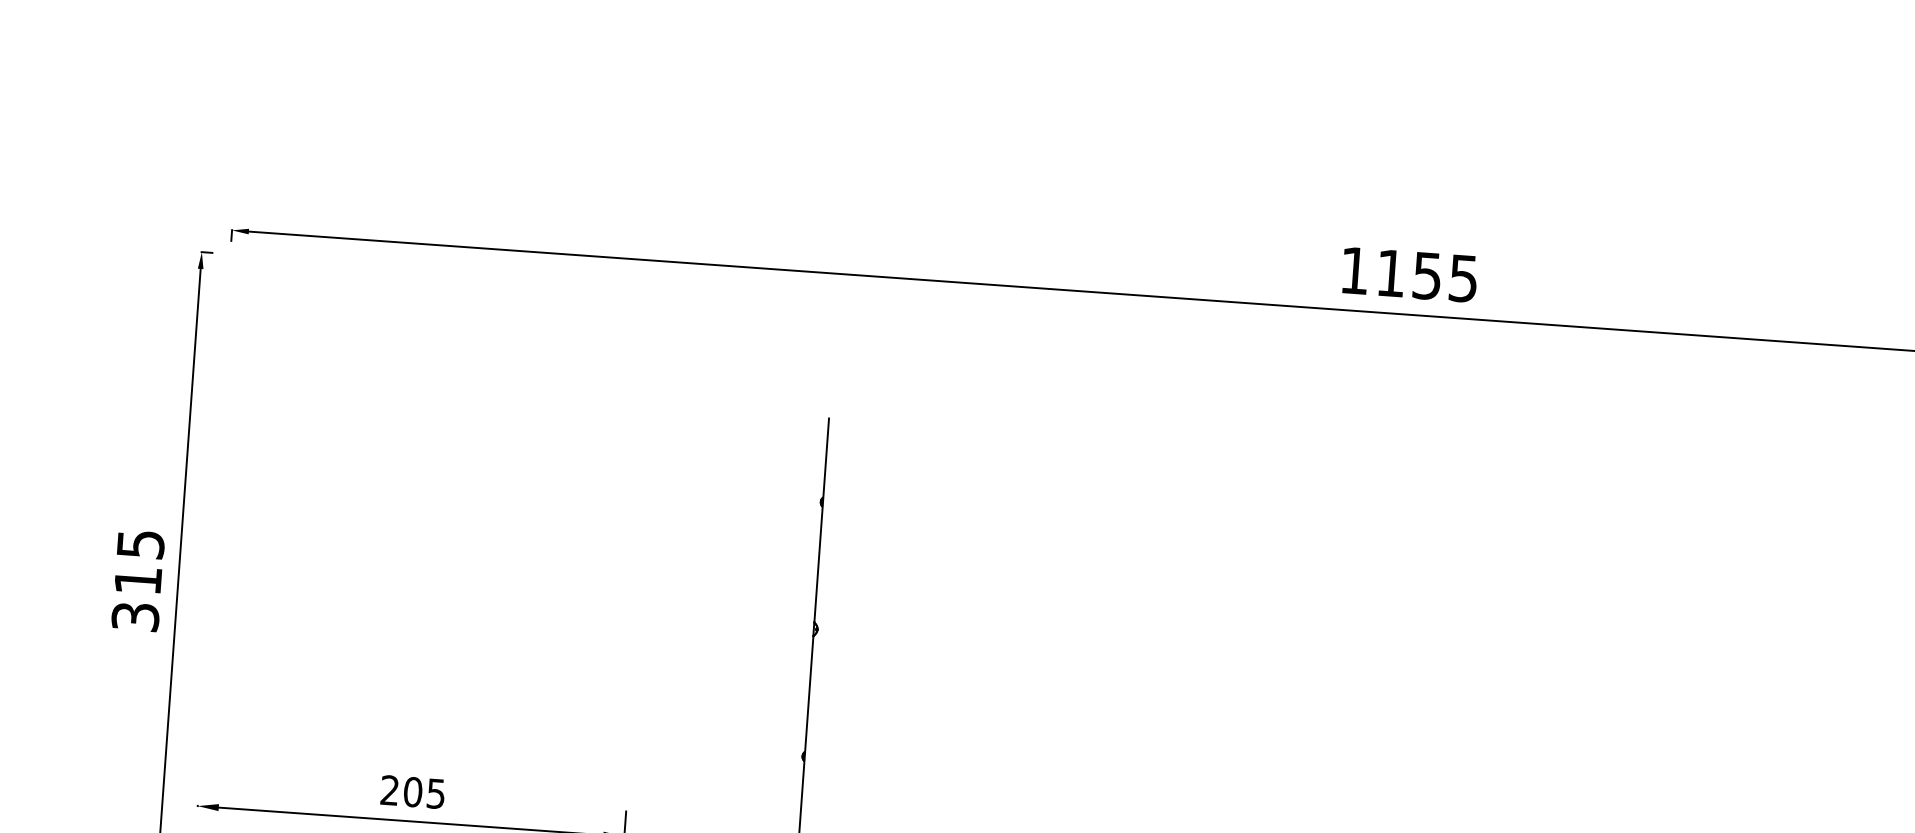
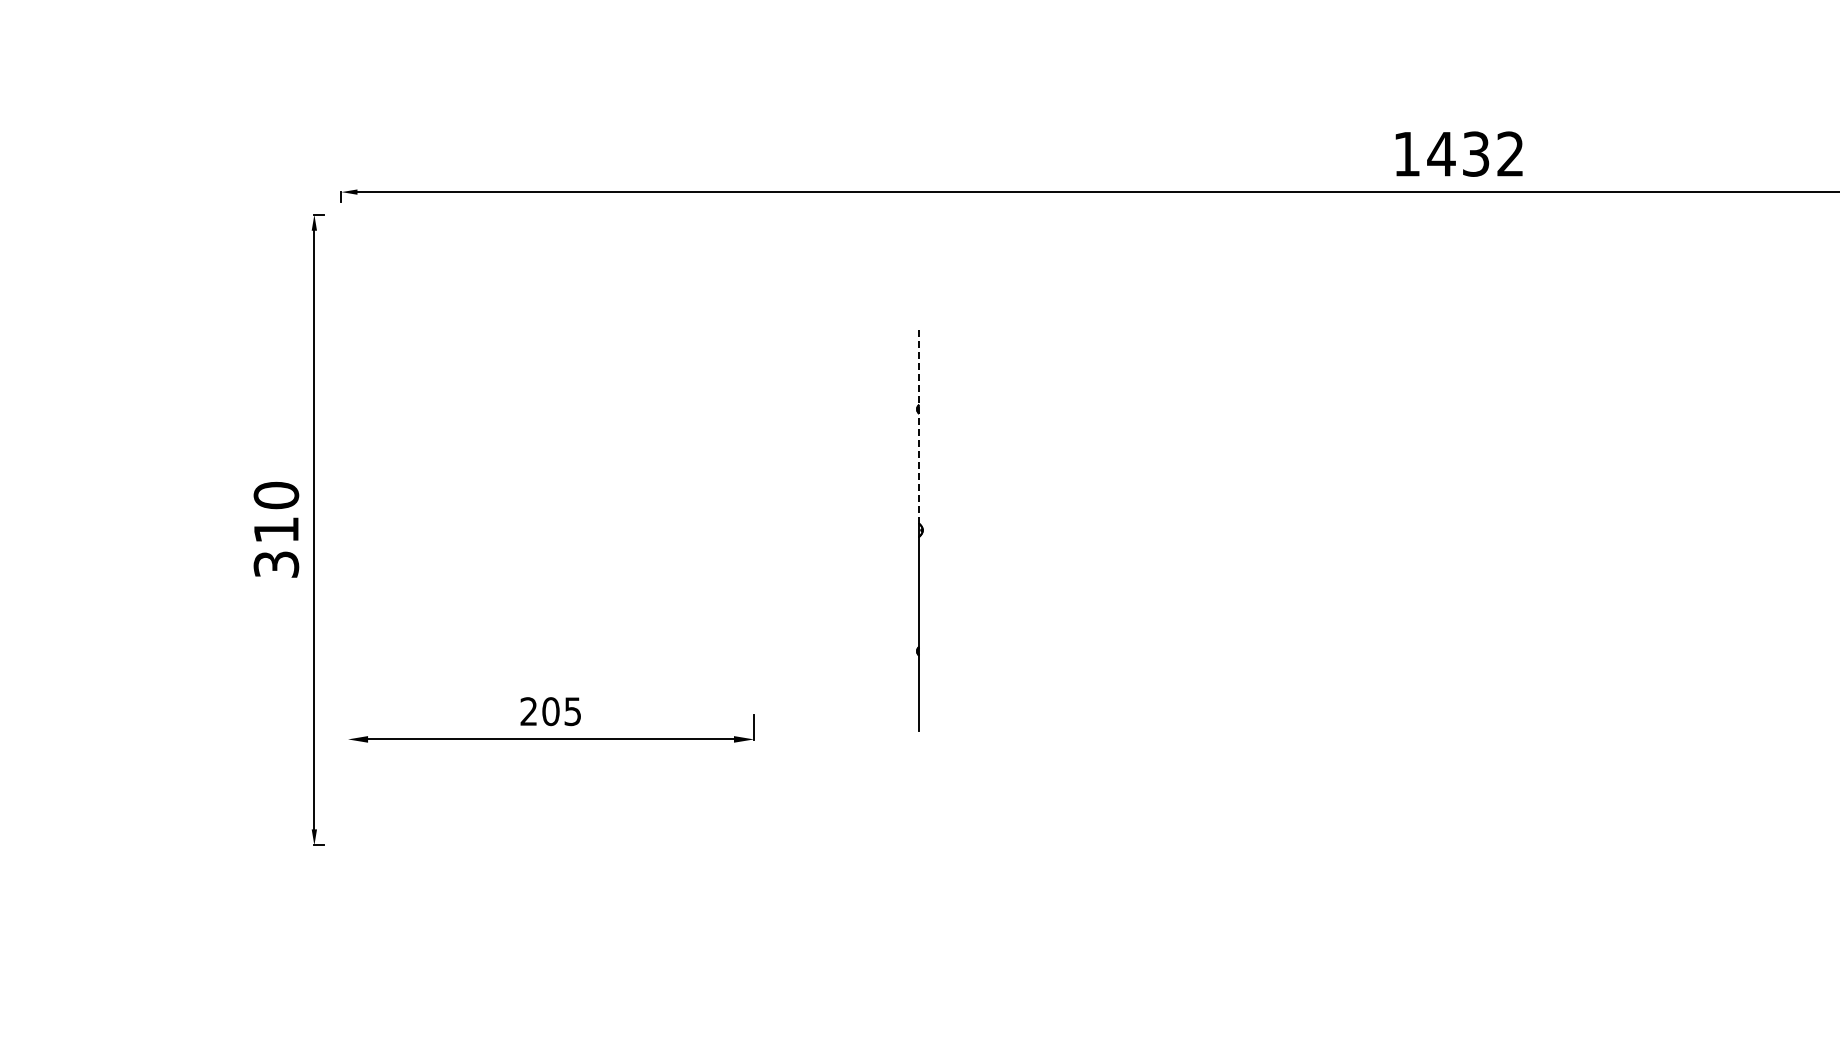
text: (1426, 275) -> (1475, 153), 1155 -> 1432
line: (821, 521) -> (919, 427), solid -> dashed
text: (140, 544) -> (276, 495), 315 -> 310

